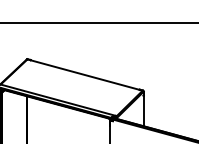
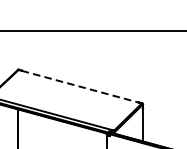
line: (85, 75) -> (80, 87), solid -> dashed

